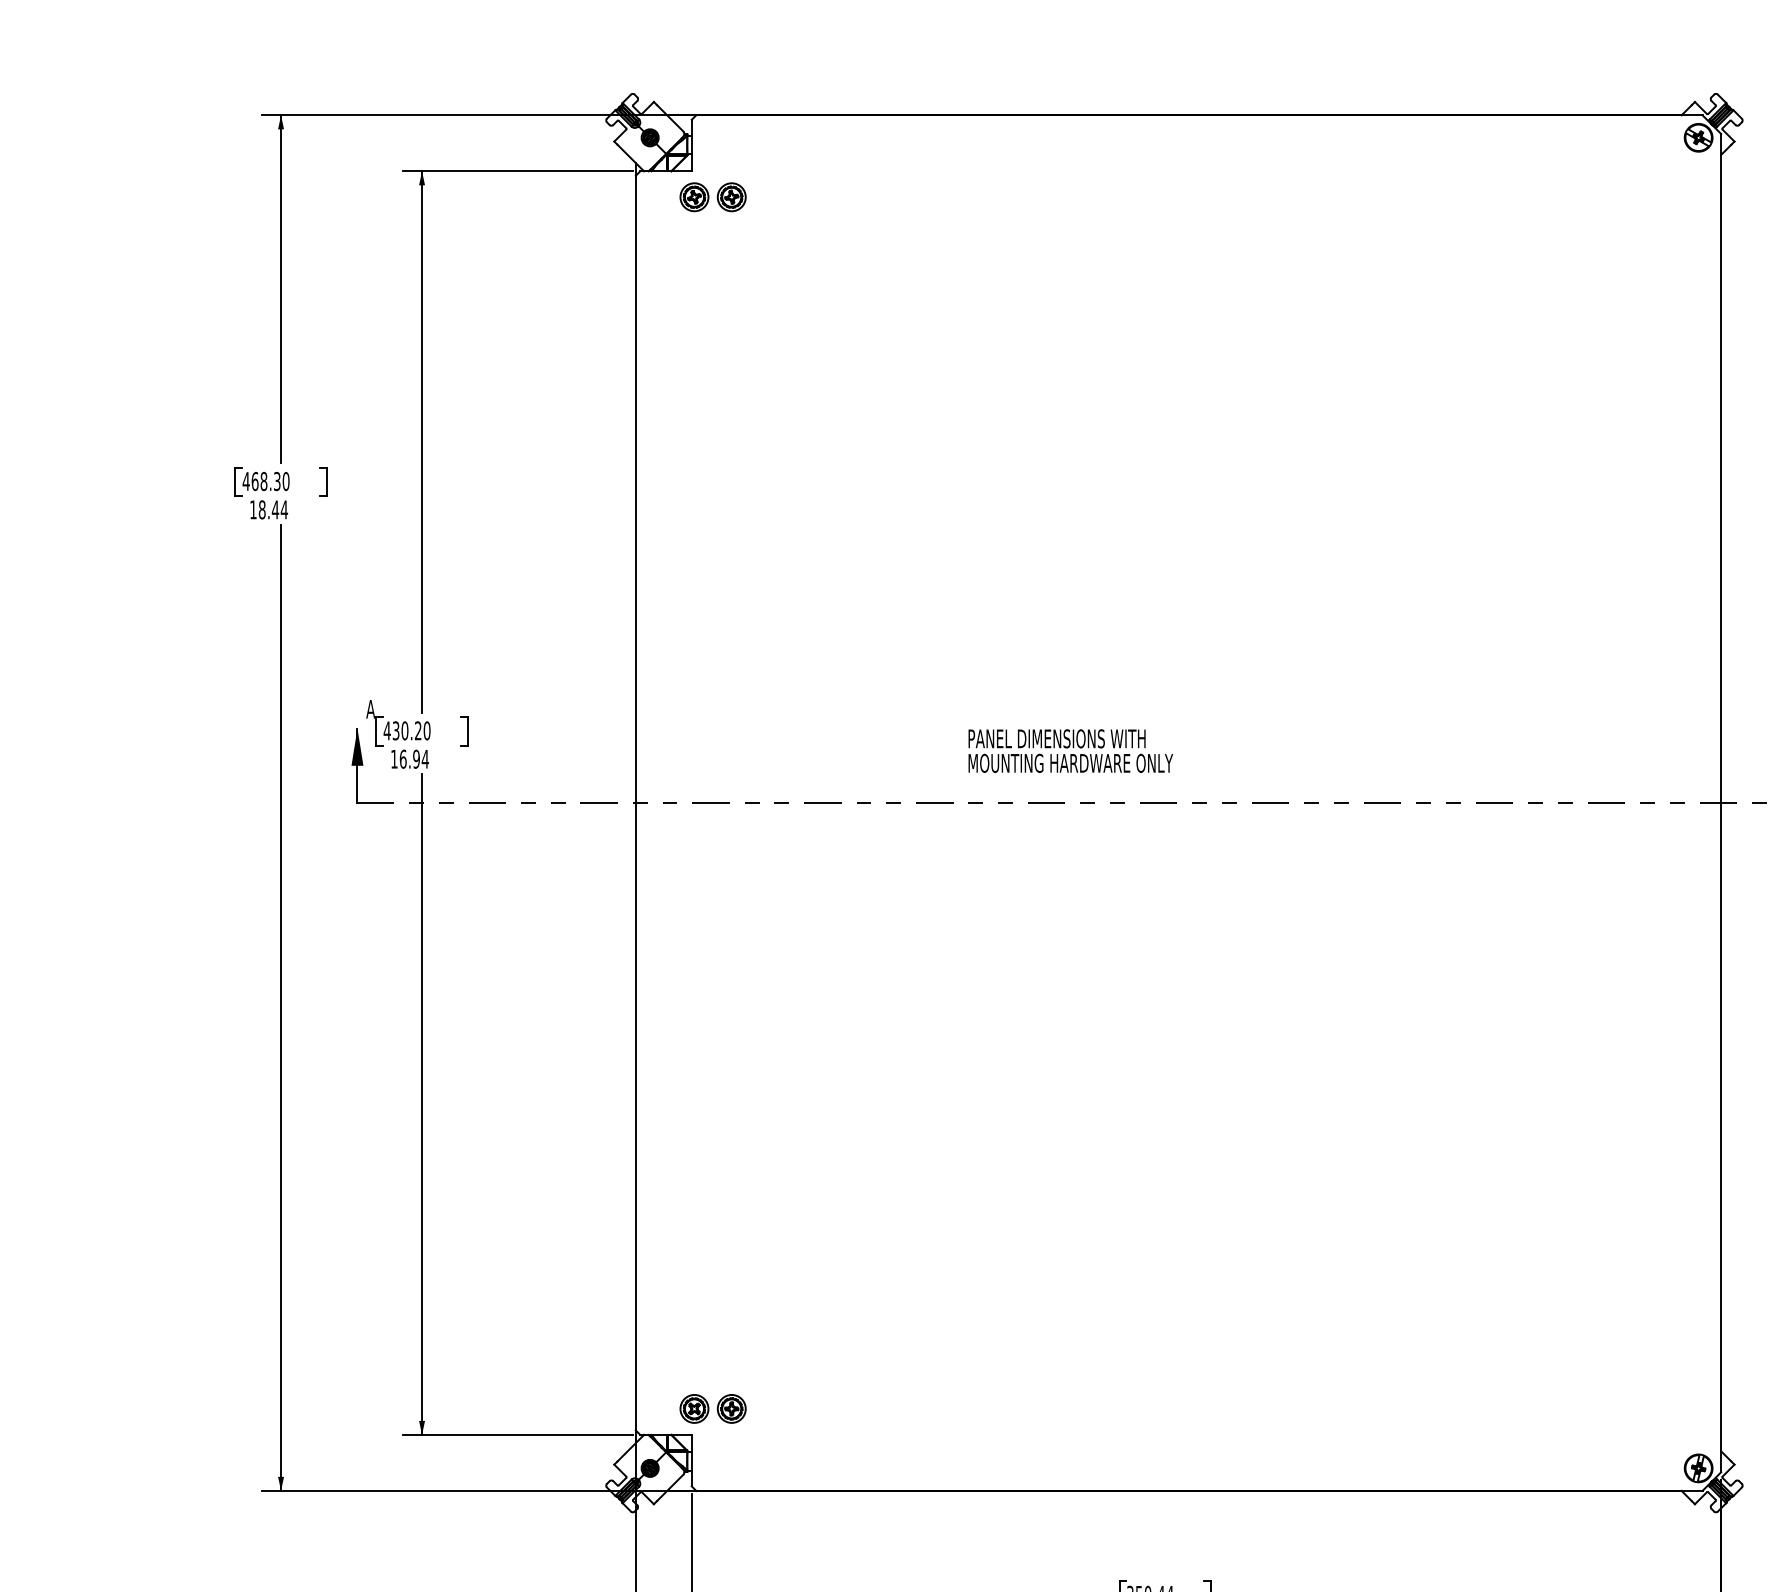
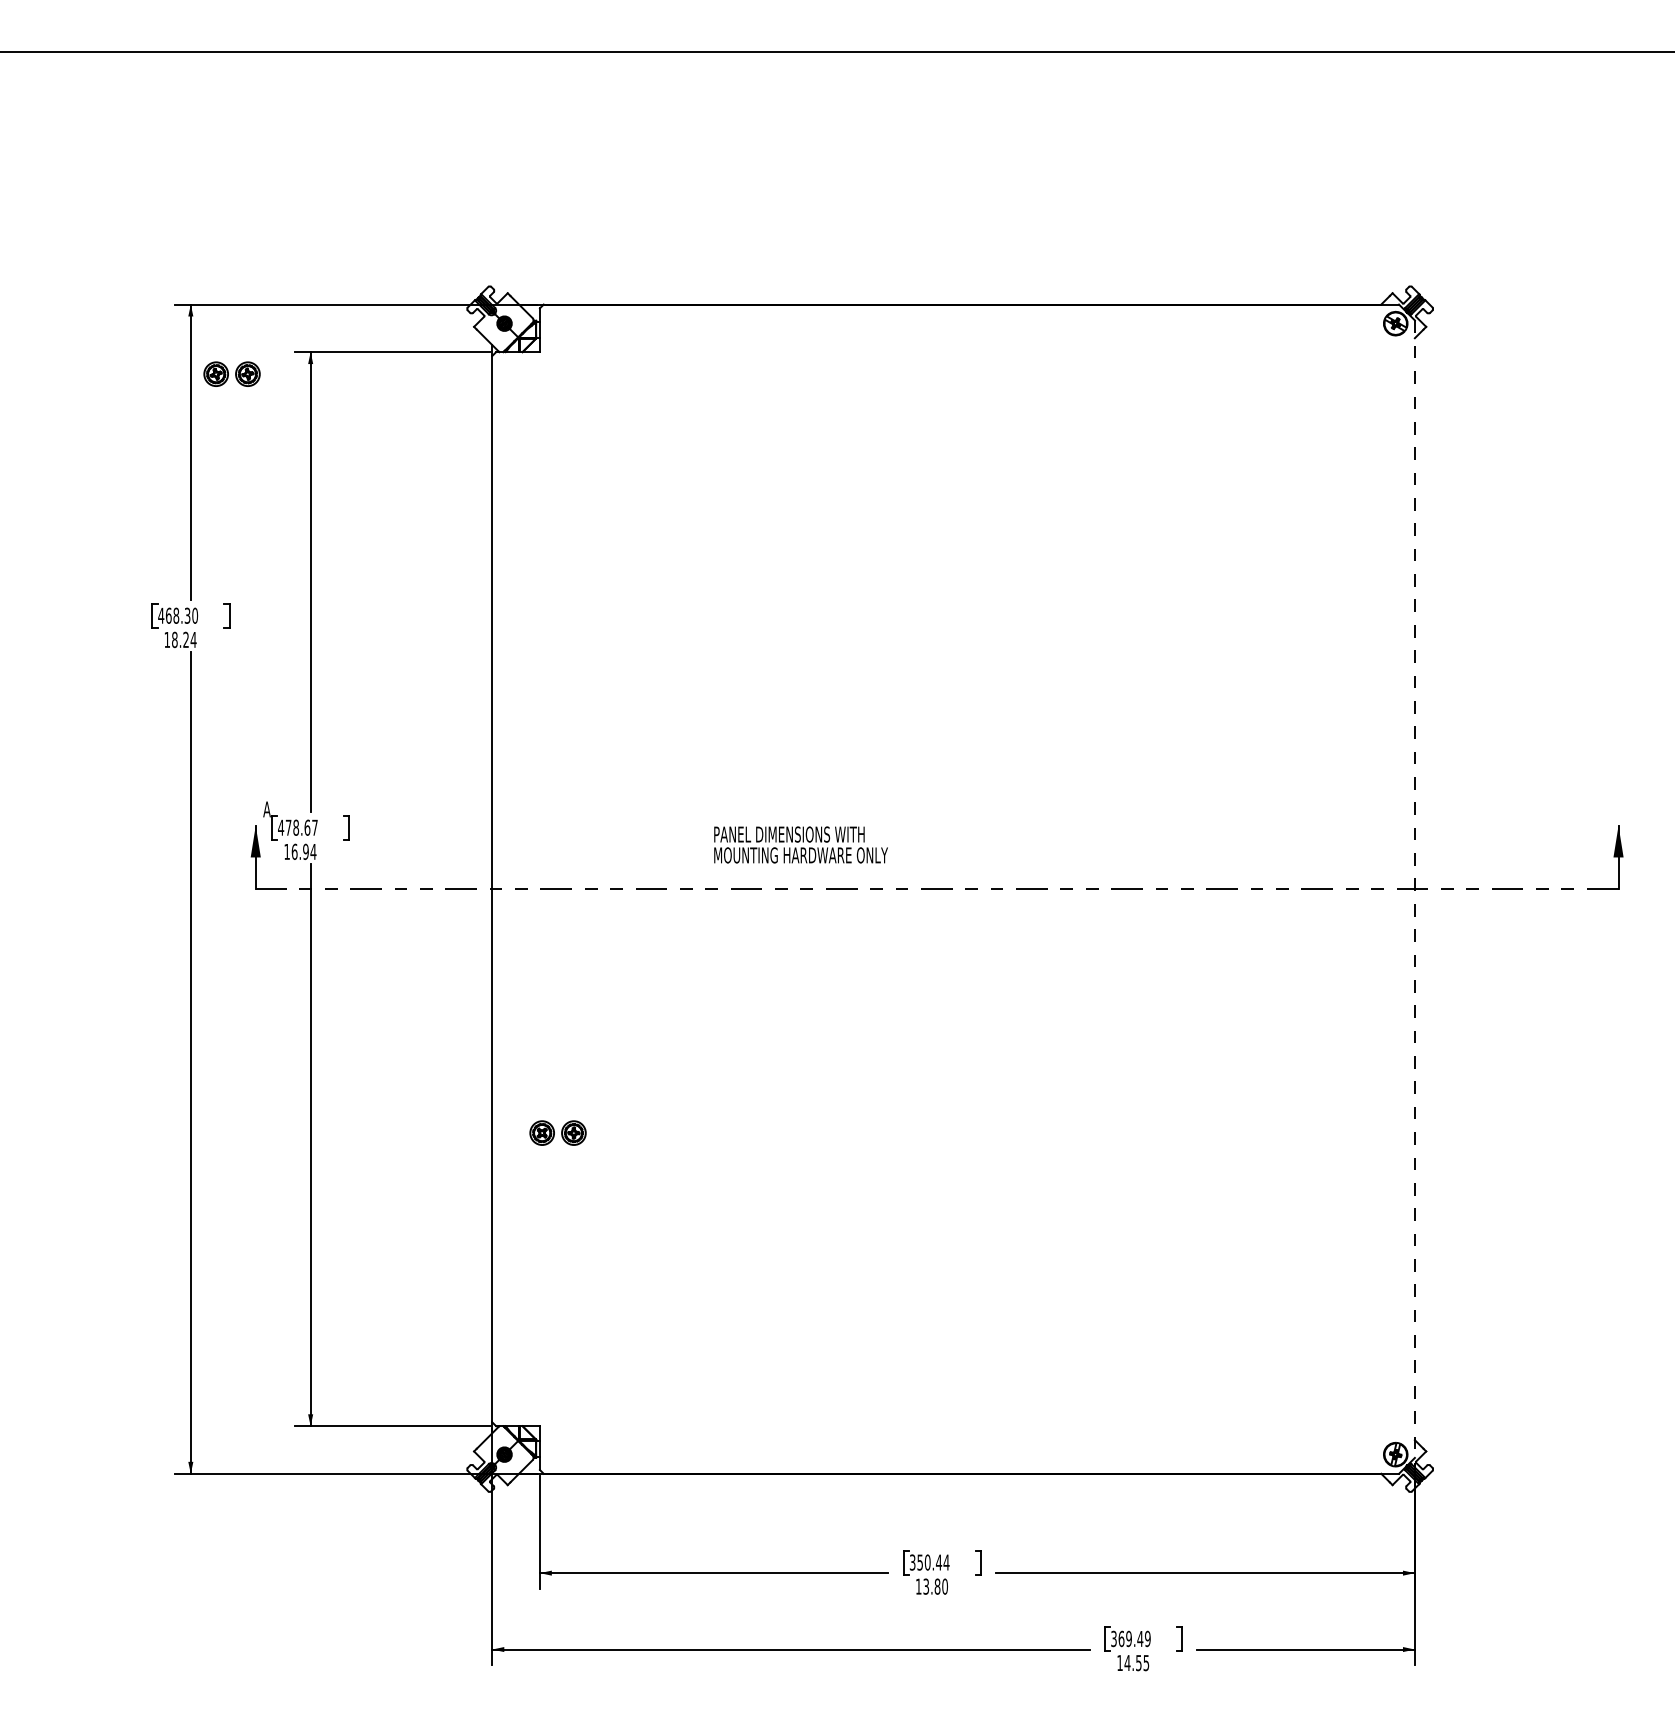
part: (712, 196) -> (231, 373), moved
text: (275, 509) -> (186, 639), 18.44 -> 18.24
text: (411, 730) -> (301, 827), 430.20 -> 478.67
text: (1070, 750) -> (800, 844), moved
line: (1720, 803) -> (1414, 889), solid -> dashed
part: (712, 1408) -> (557, 1132), moved

